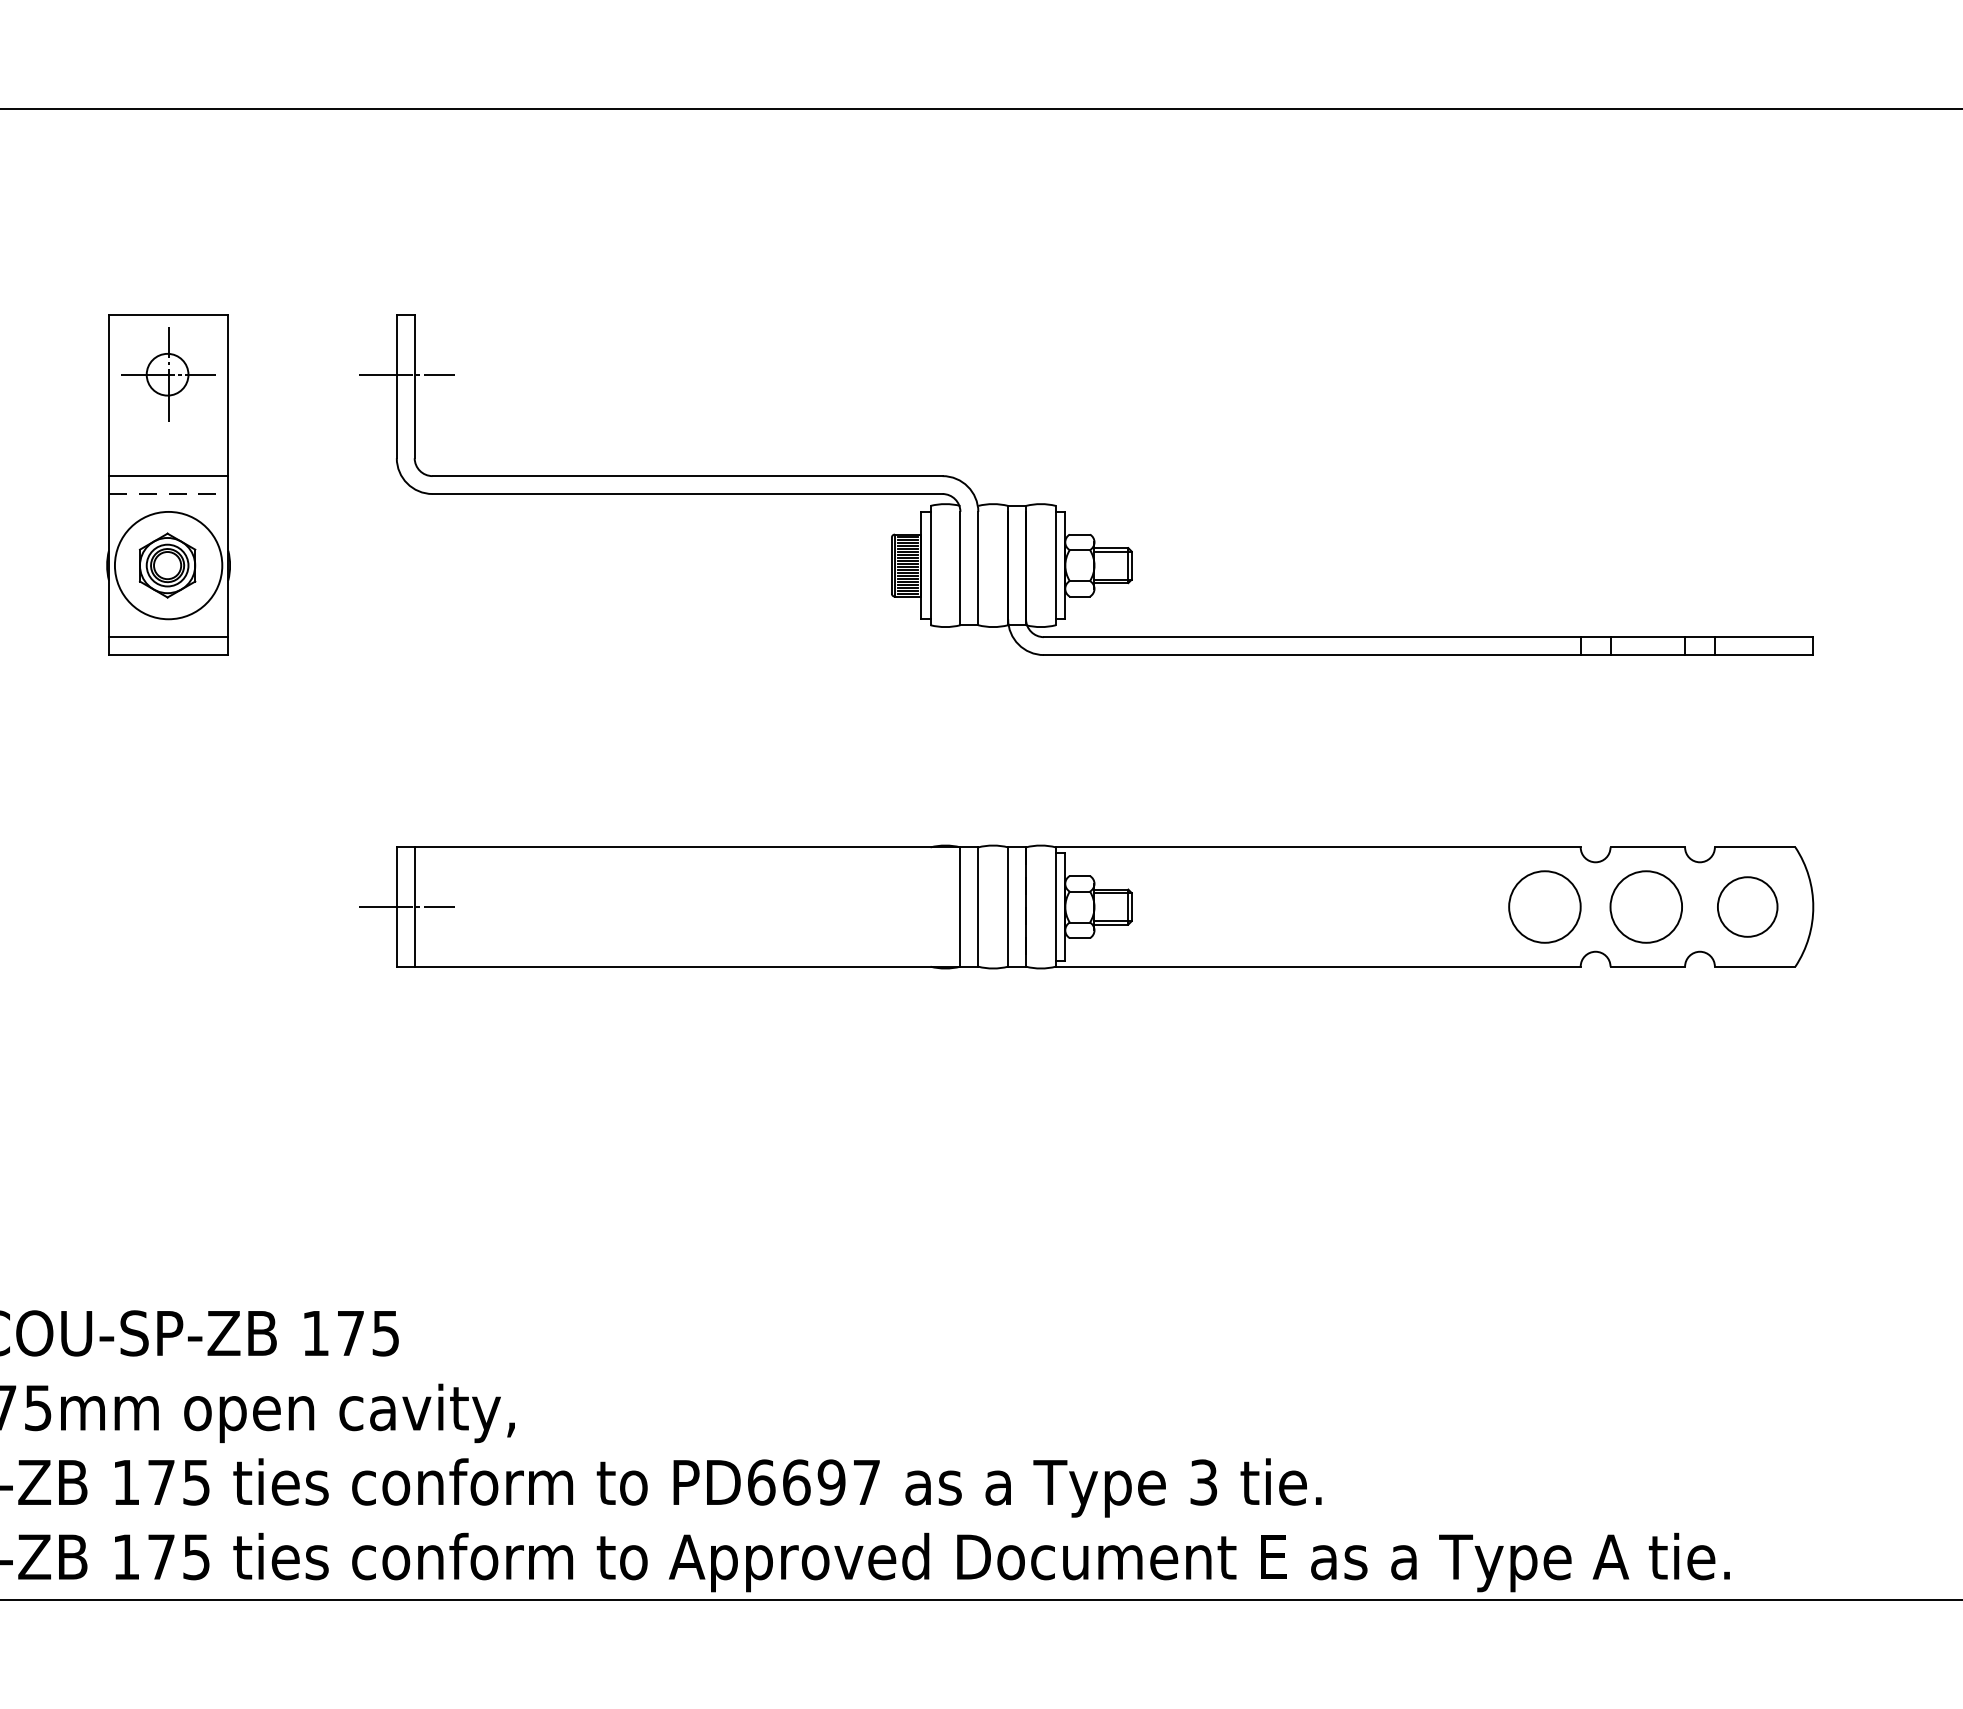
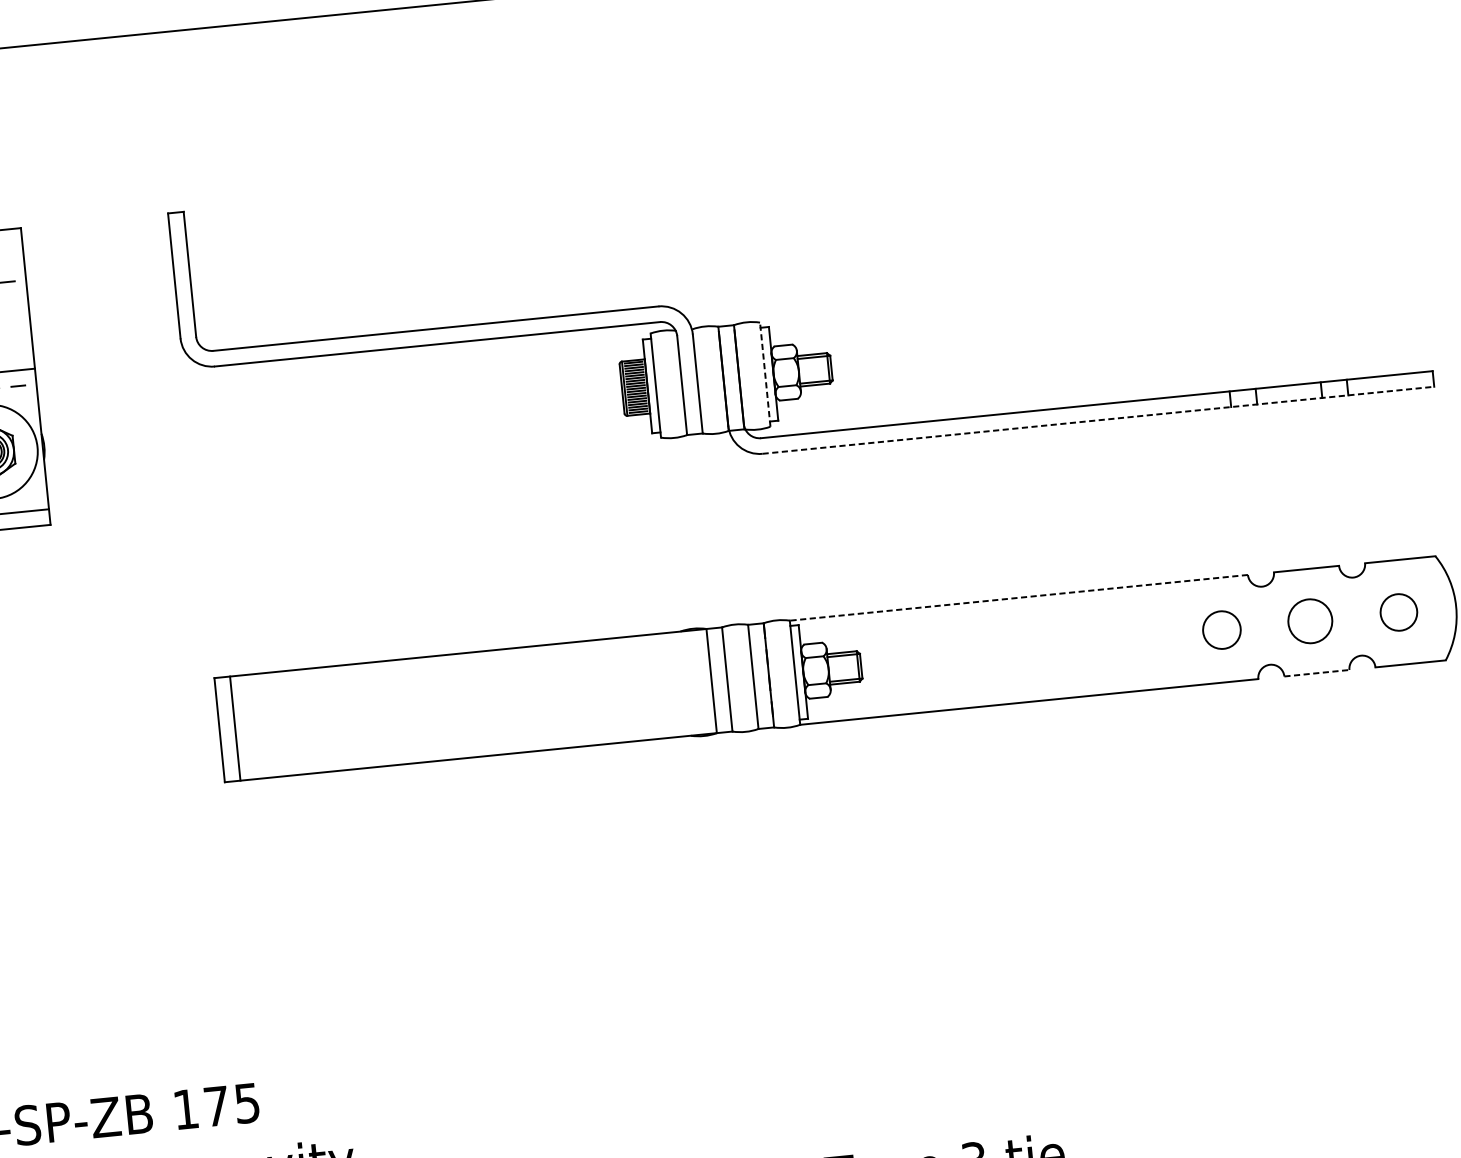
line: (406, 374) -> (181, 264), removed
line: (1055, 565) -> (764, 374), solid -> dashed
line: (1428, 655) -> (1098, 420), solid -> dashed
line: (1317, 847) -> (1018, 597), solid -> dashed
circle: (1544, 906) -> (1221, 629), size x0.6
circle: (1645, 906) -> (1309, 620), size x0.7
circle: (1747, 906) -> (1398, 612), size x0.7
line: (406, 907) -> (228, 729), removed
line: (1648, 966) -> (1317, 673), solid -> dashed

